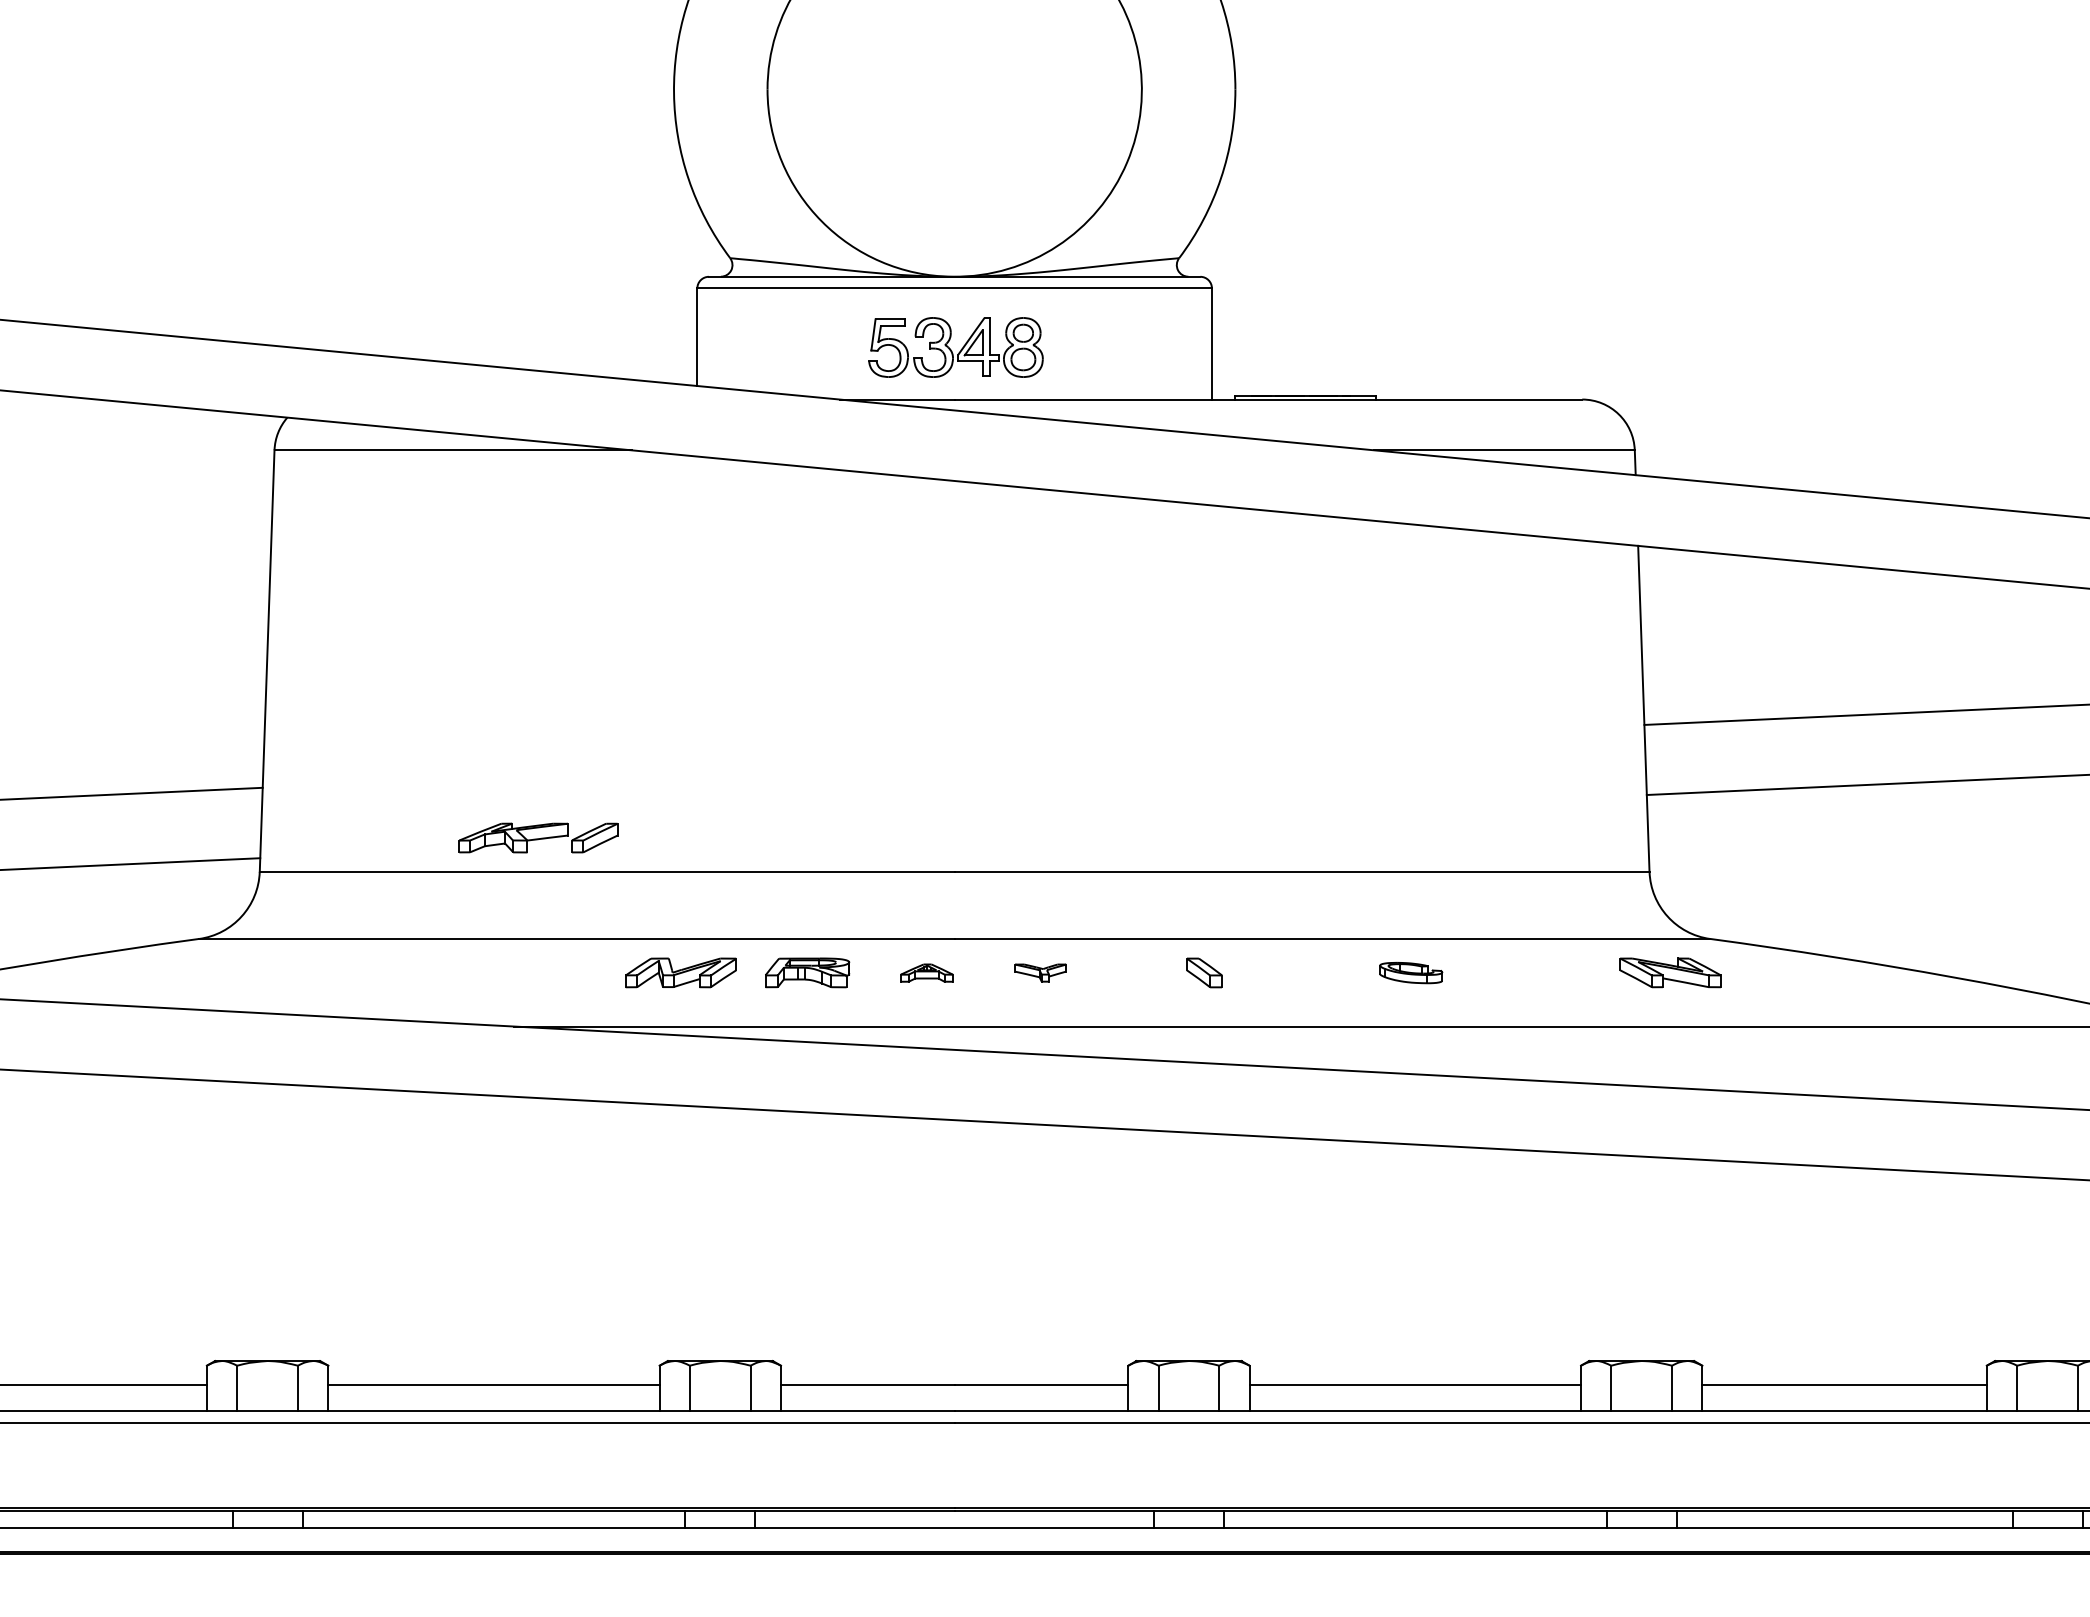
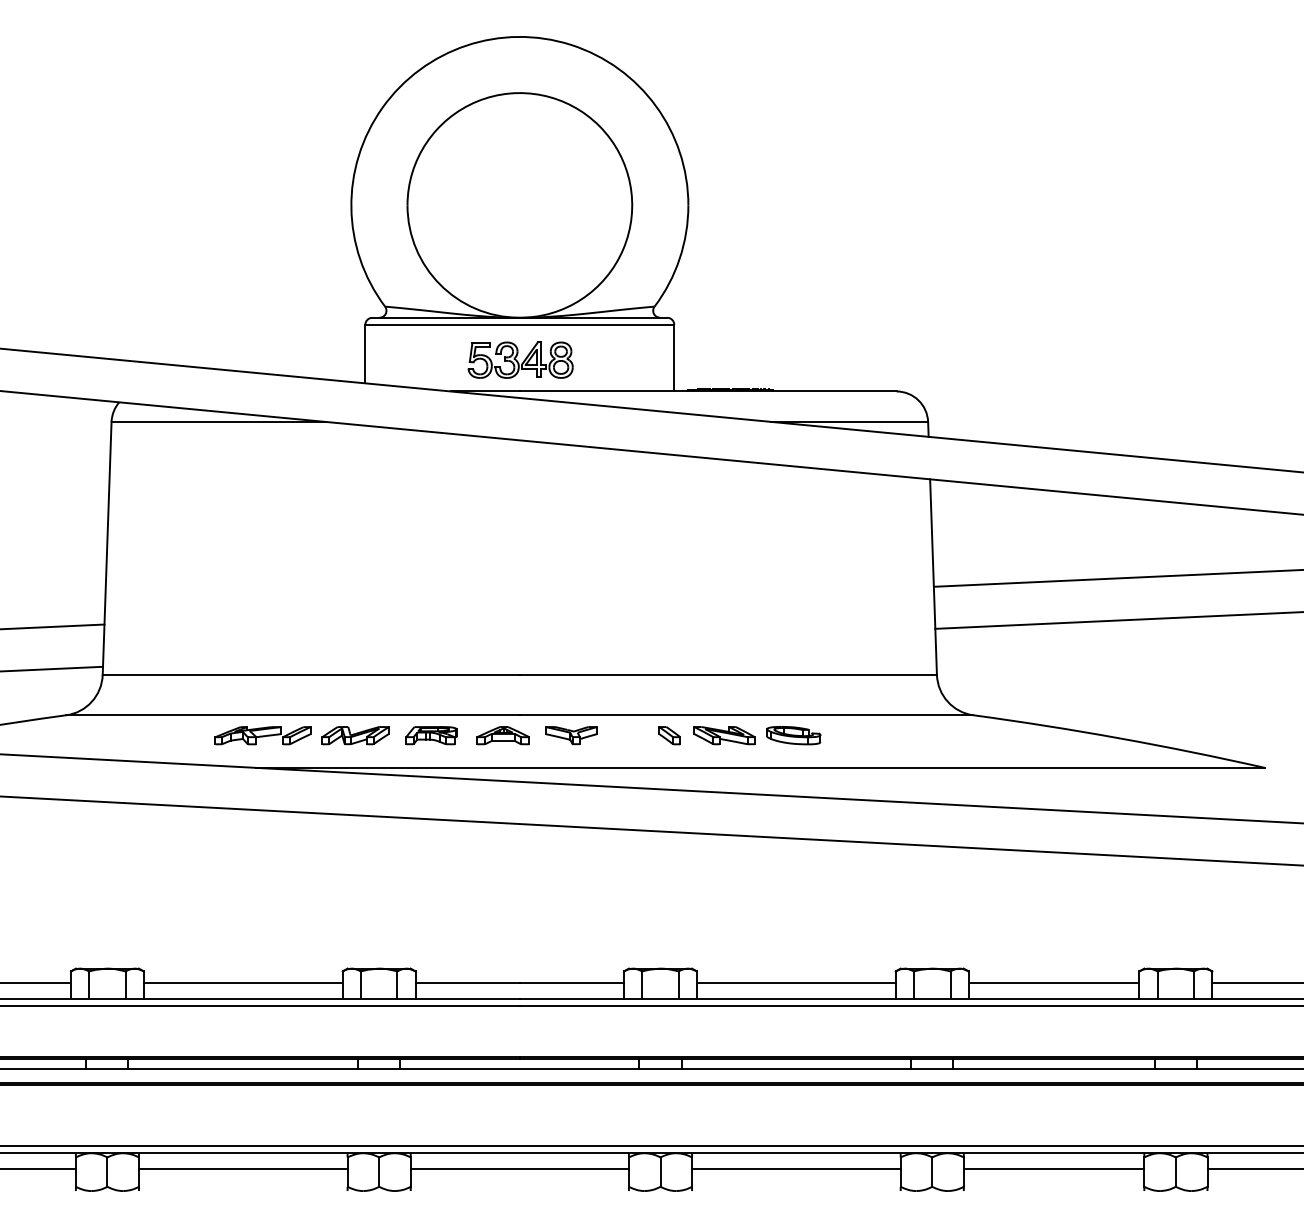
part: (537, 837) -> (262, 735), moved
part: (925, 972) -> (502, 735), size x1.67
part: (1040, 972) -> (571, 735), size x1.67
part: (1410, 972) -> (793, 735), size x1.43
part: (1670, 972) -> (724, 735), moved

